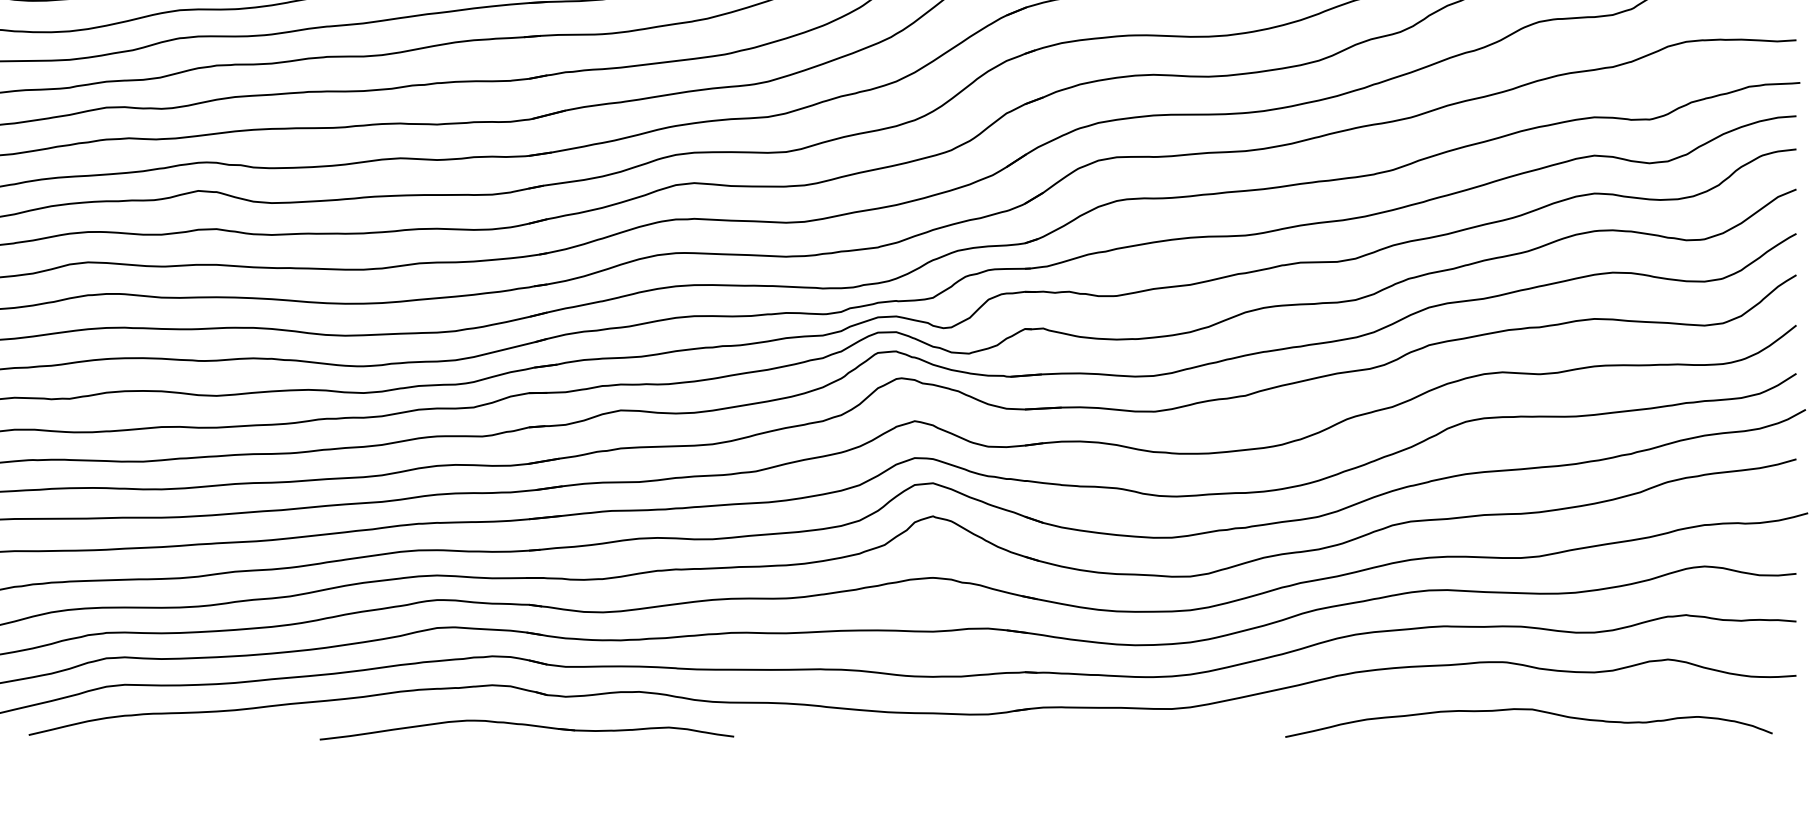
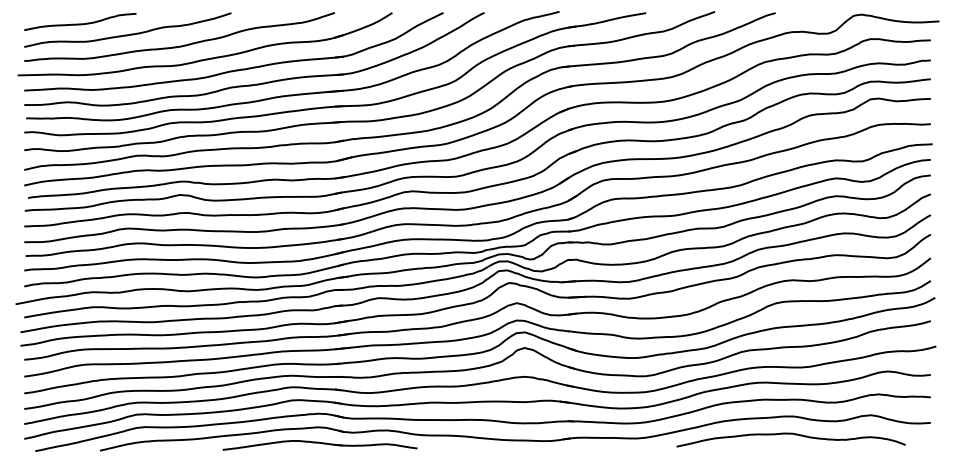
curve: (1527, 711) -> (790, 434), moved
part: (525, 730) -> (319, 445), moved

